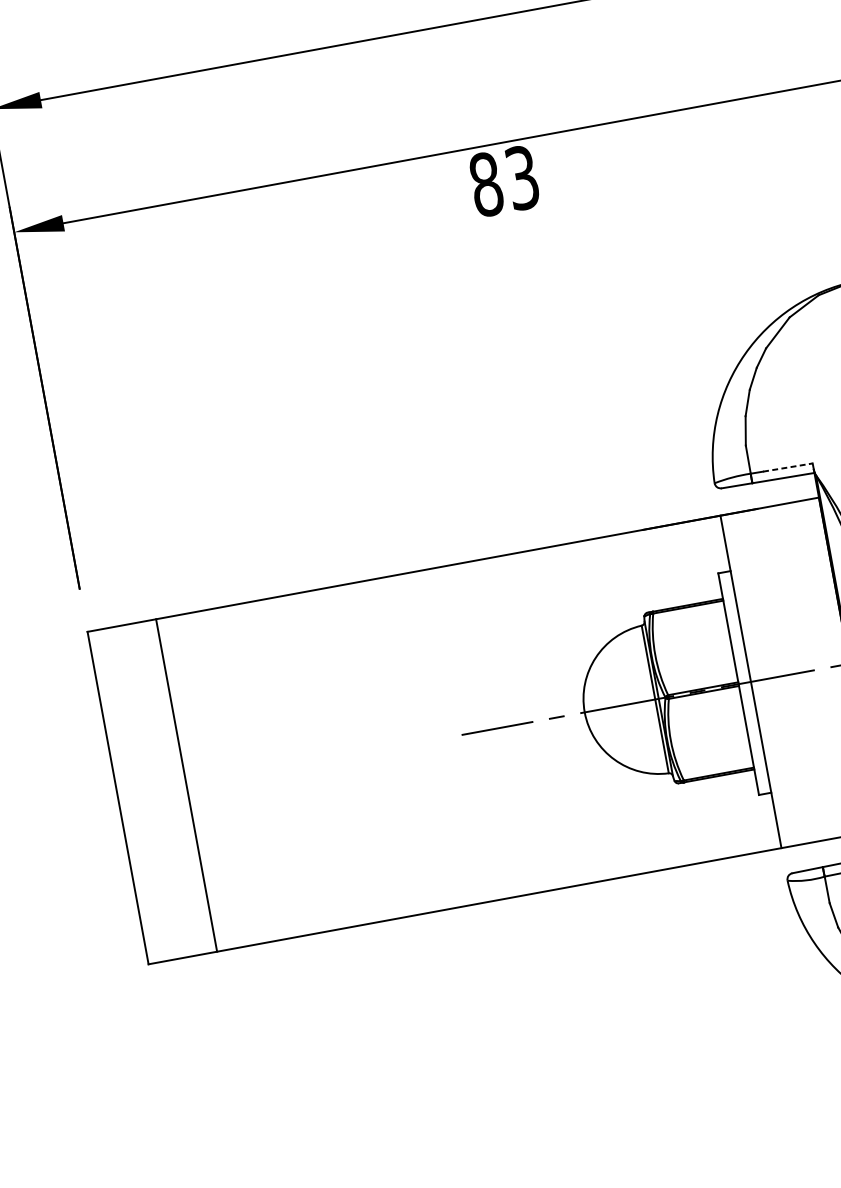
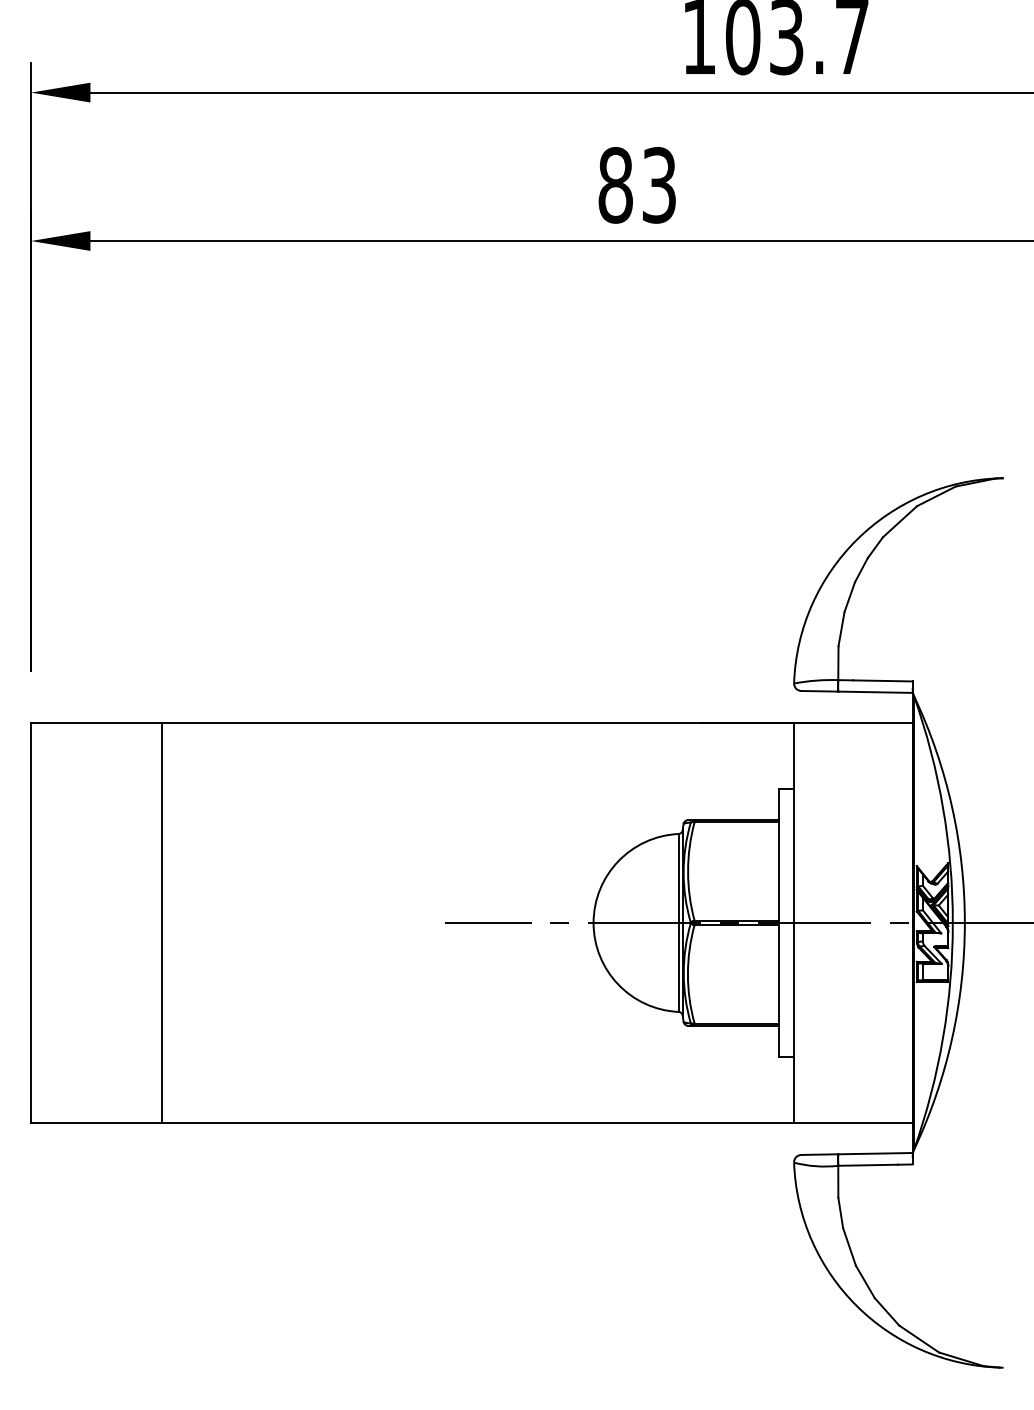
text: (503, 181) -> (636, 185), moved
line: (787, 467) -> (882, 680), dashed -> solid
line: (186, 785) -> (161, 922), moved

